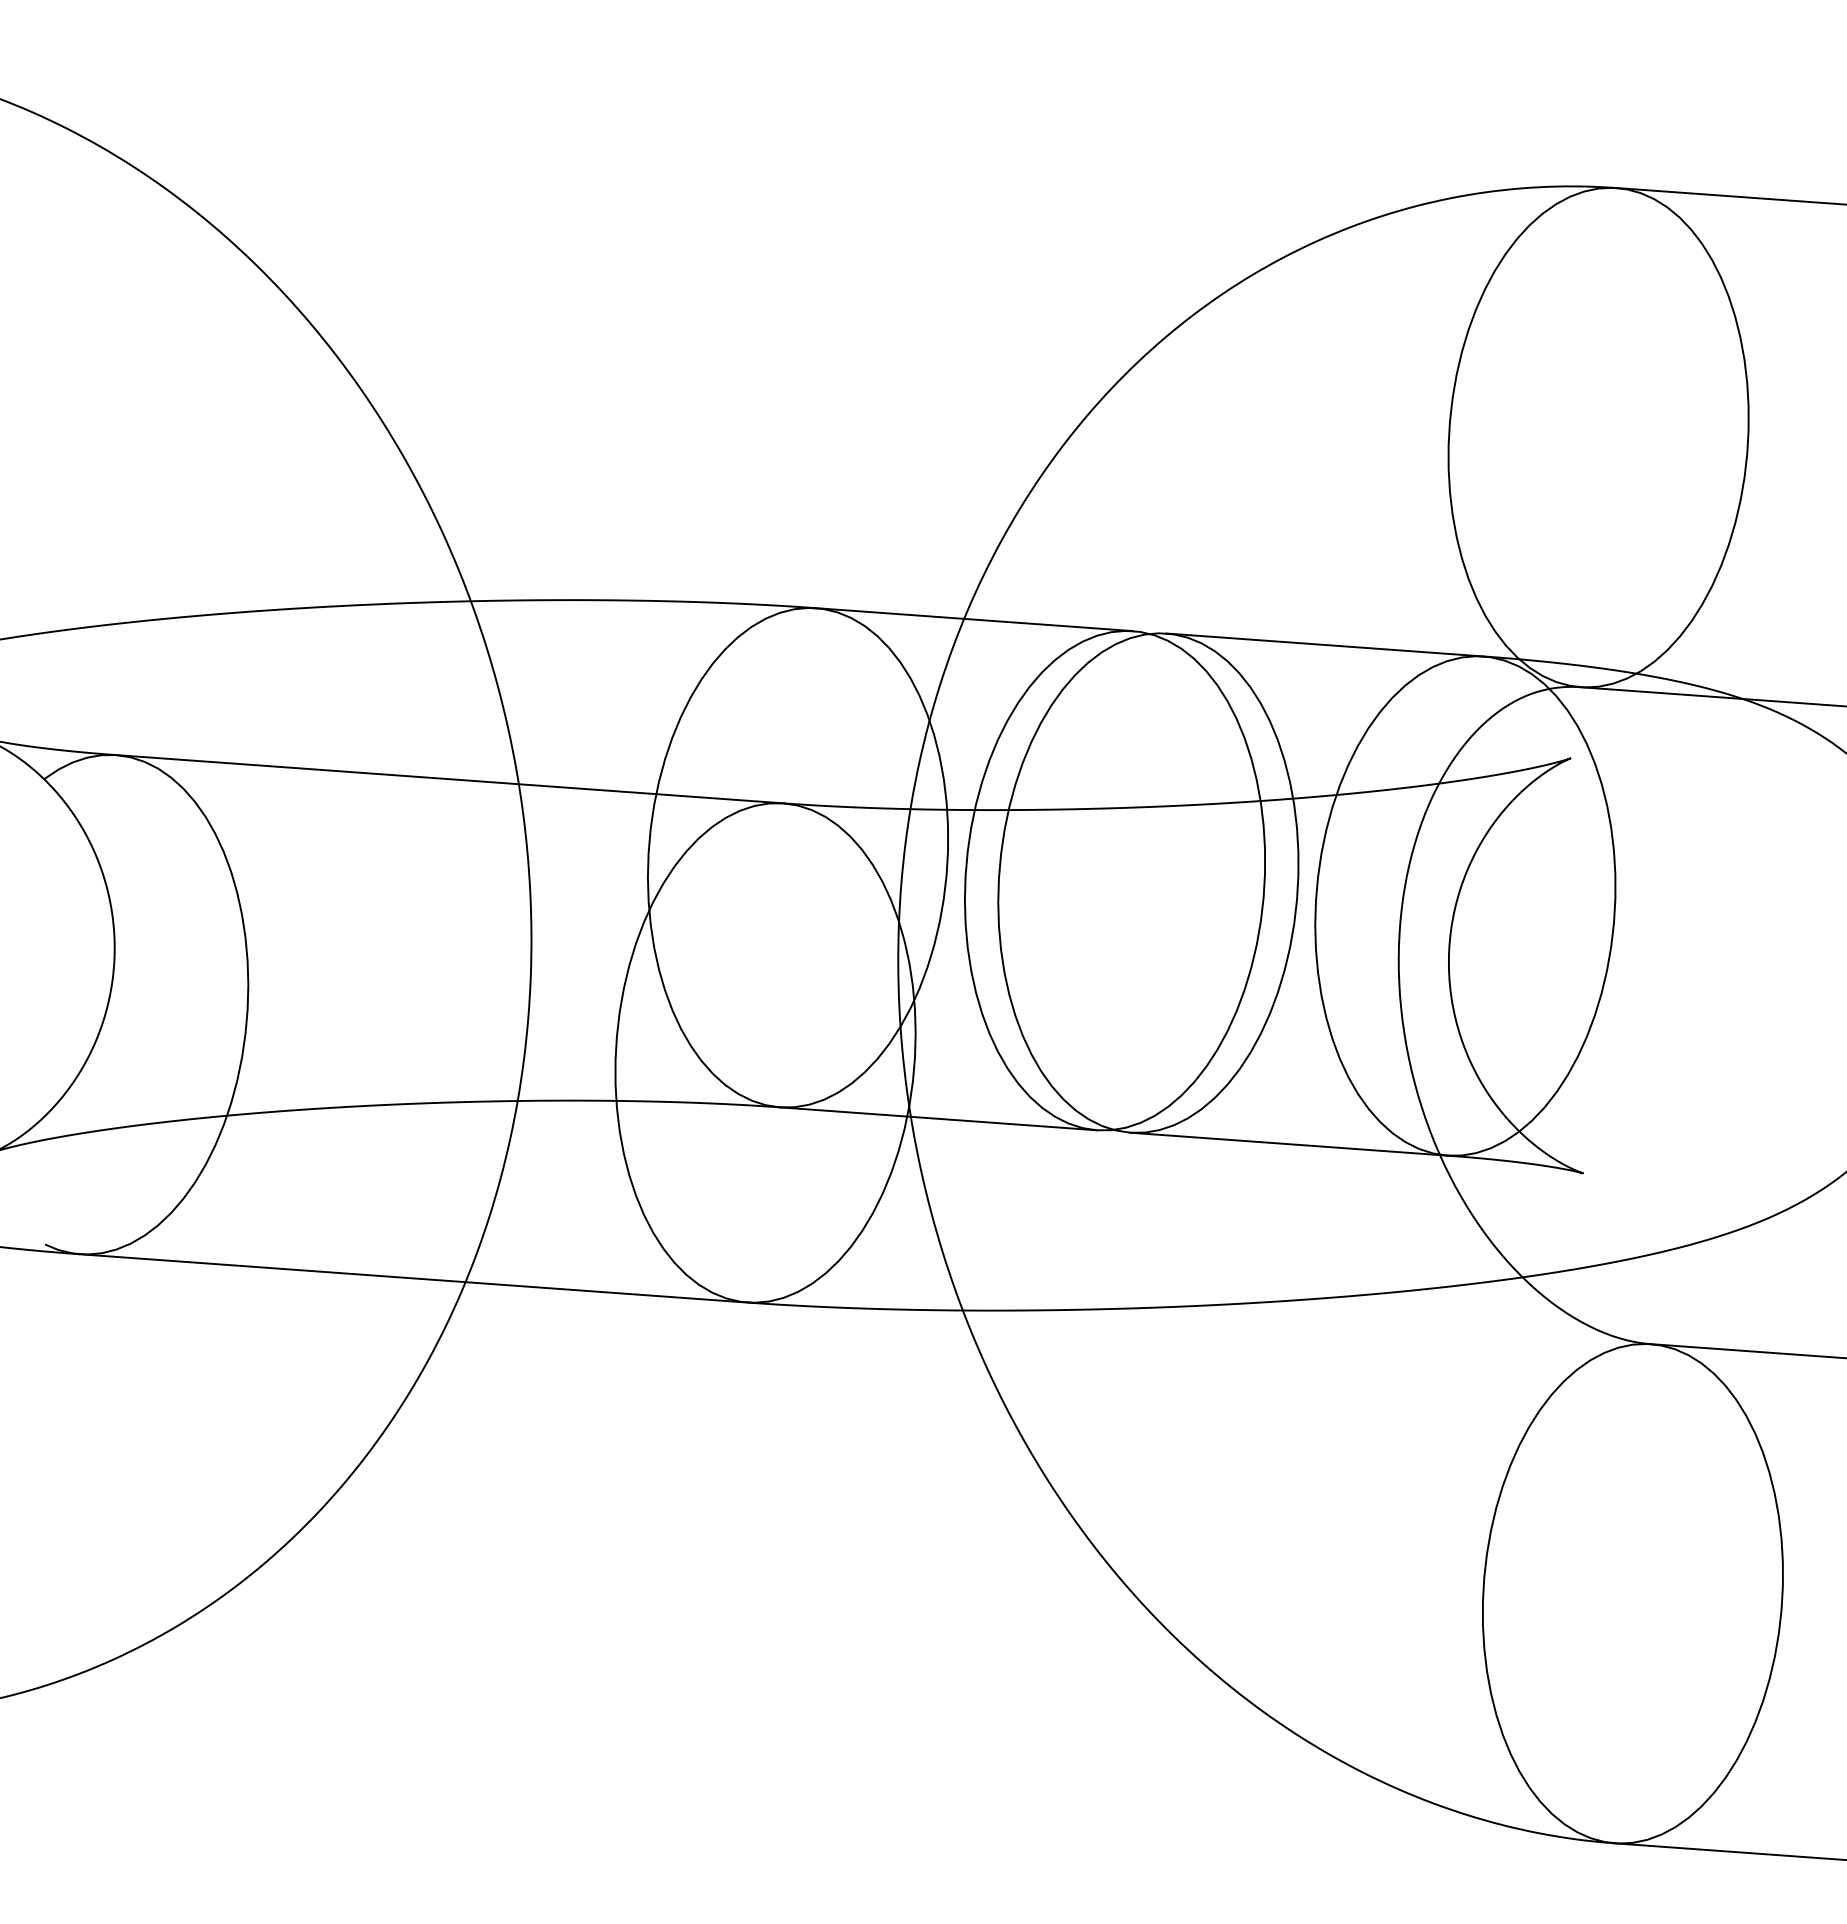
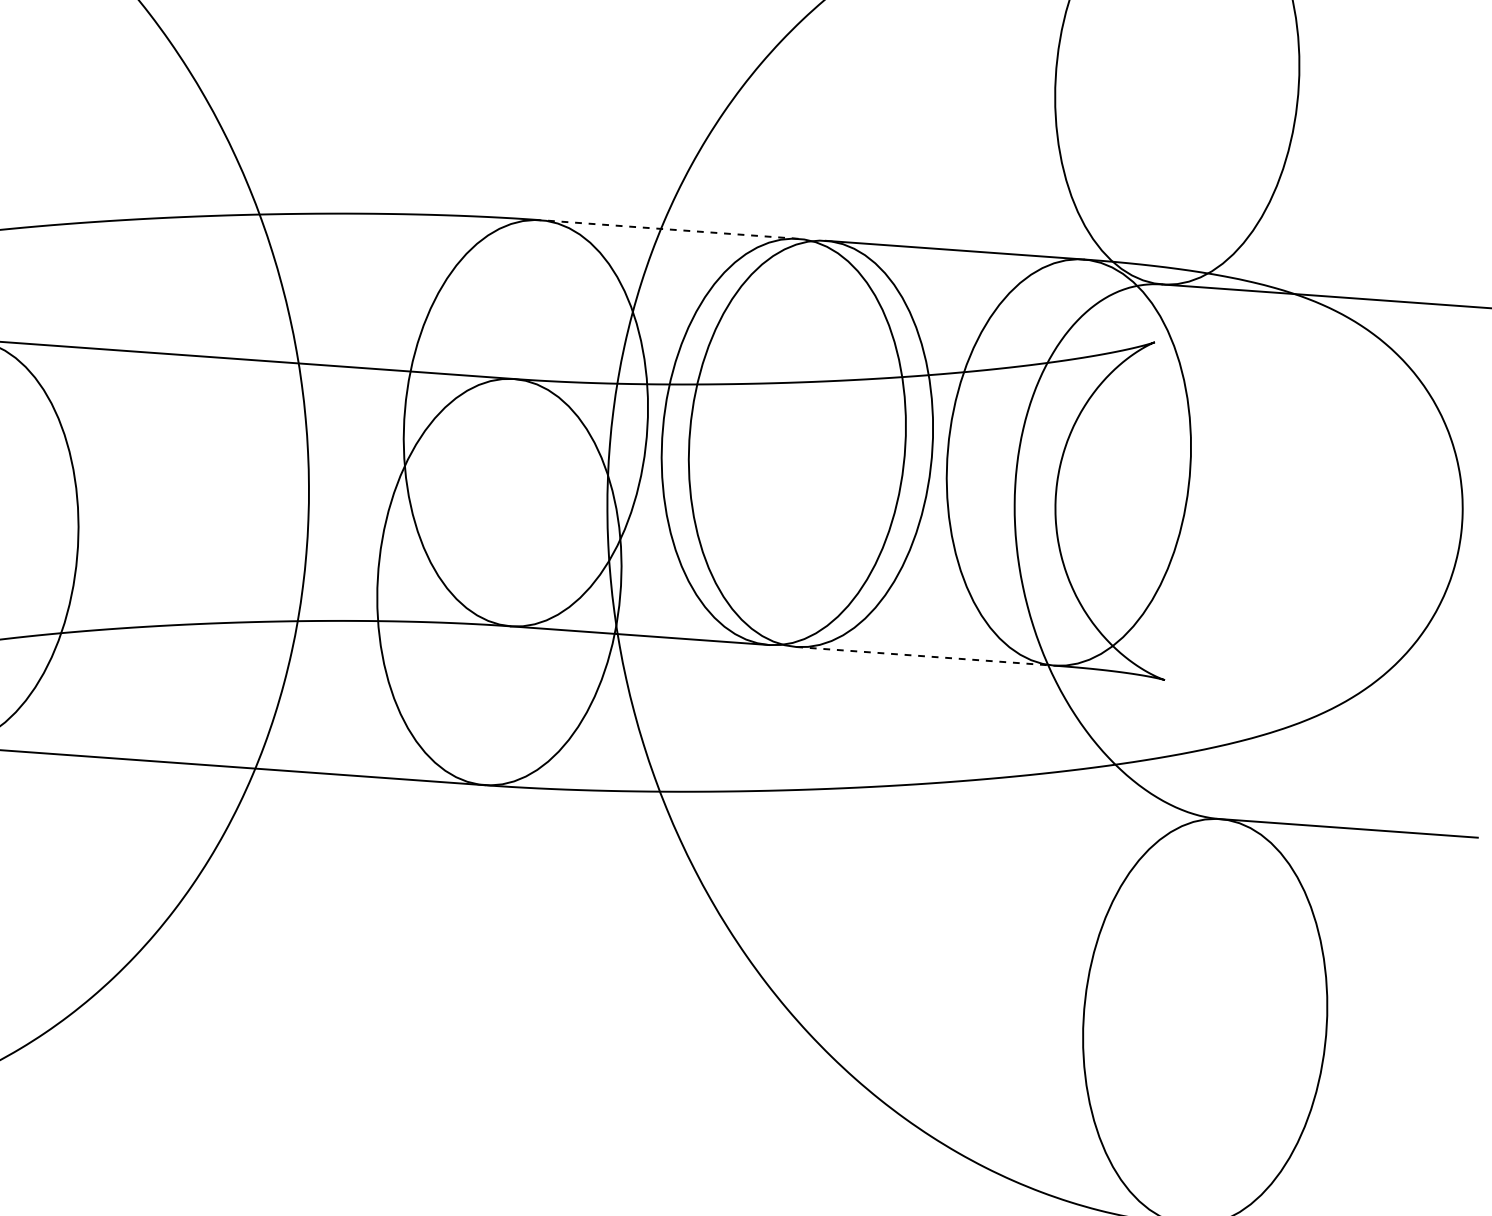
line: (974, 619) -> (669, 229), solid -> dashed
line: (1288, 1144) -> (924, 656), solid -> dashed

